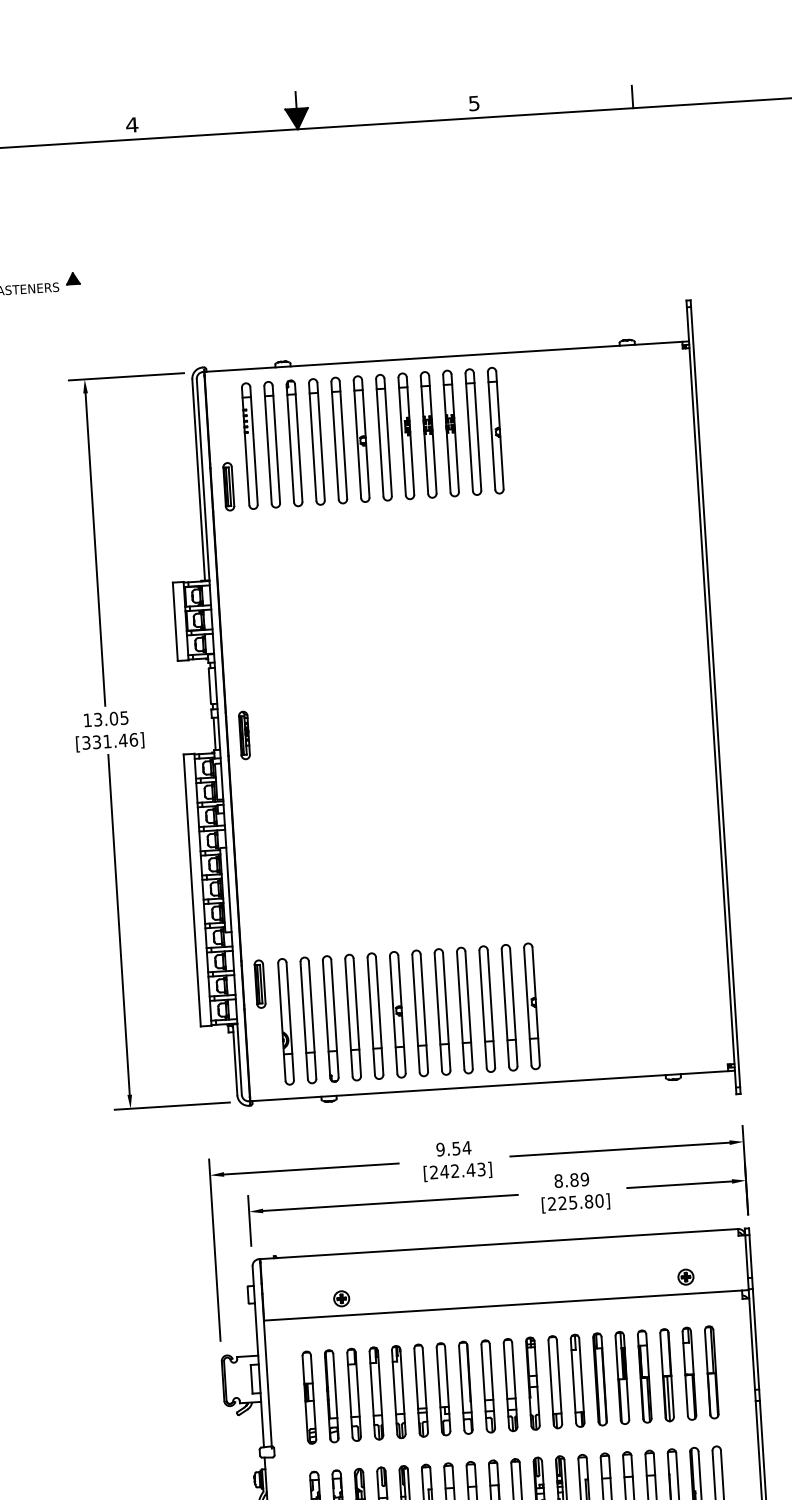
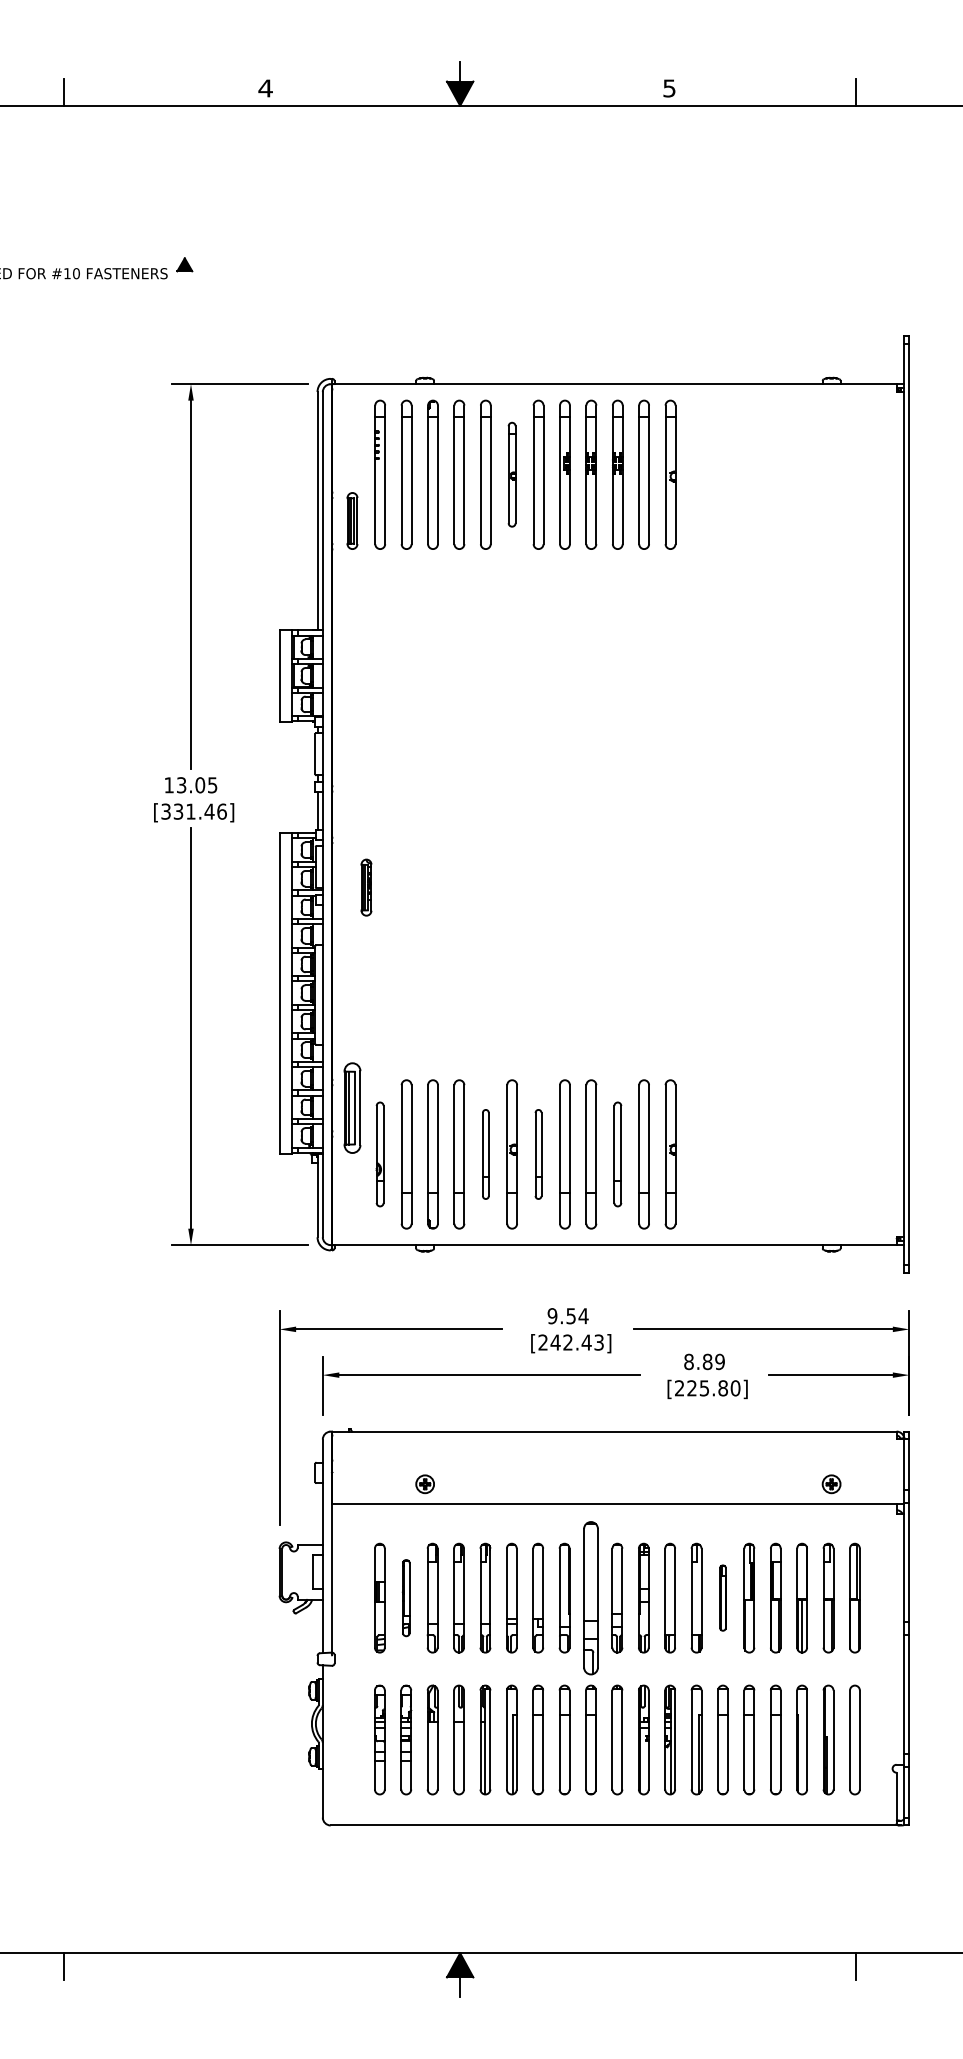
part: (361, 438) -> (511, 474), size x0.7
part: (244, 735) -> (366, 887), moved
part: (260, 984) -> (352, 1108), size x1.6
part: (487, 1009) -> (617, 1154), size x0.7
part: (420, 1013) -> (538, 1154), size x0.6
part: (375, 1016) -> (485, 1154), size x0.6
part: (285, 1021) -> (379, 1154), size x0.7
part: (599, 1378) -> (722, 1597), size x0.6
part: (487, 1385) -> (590, 1597), size x1.4
part: (331, 1395) -> (406, 1597), size x0.7

